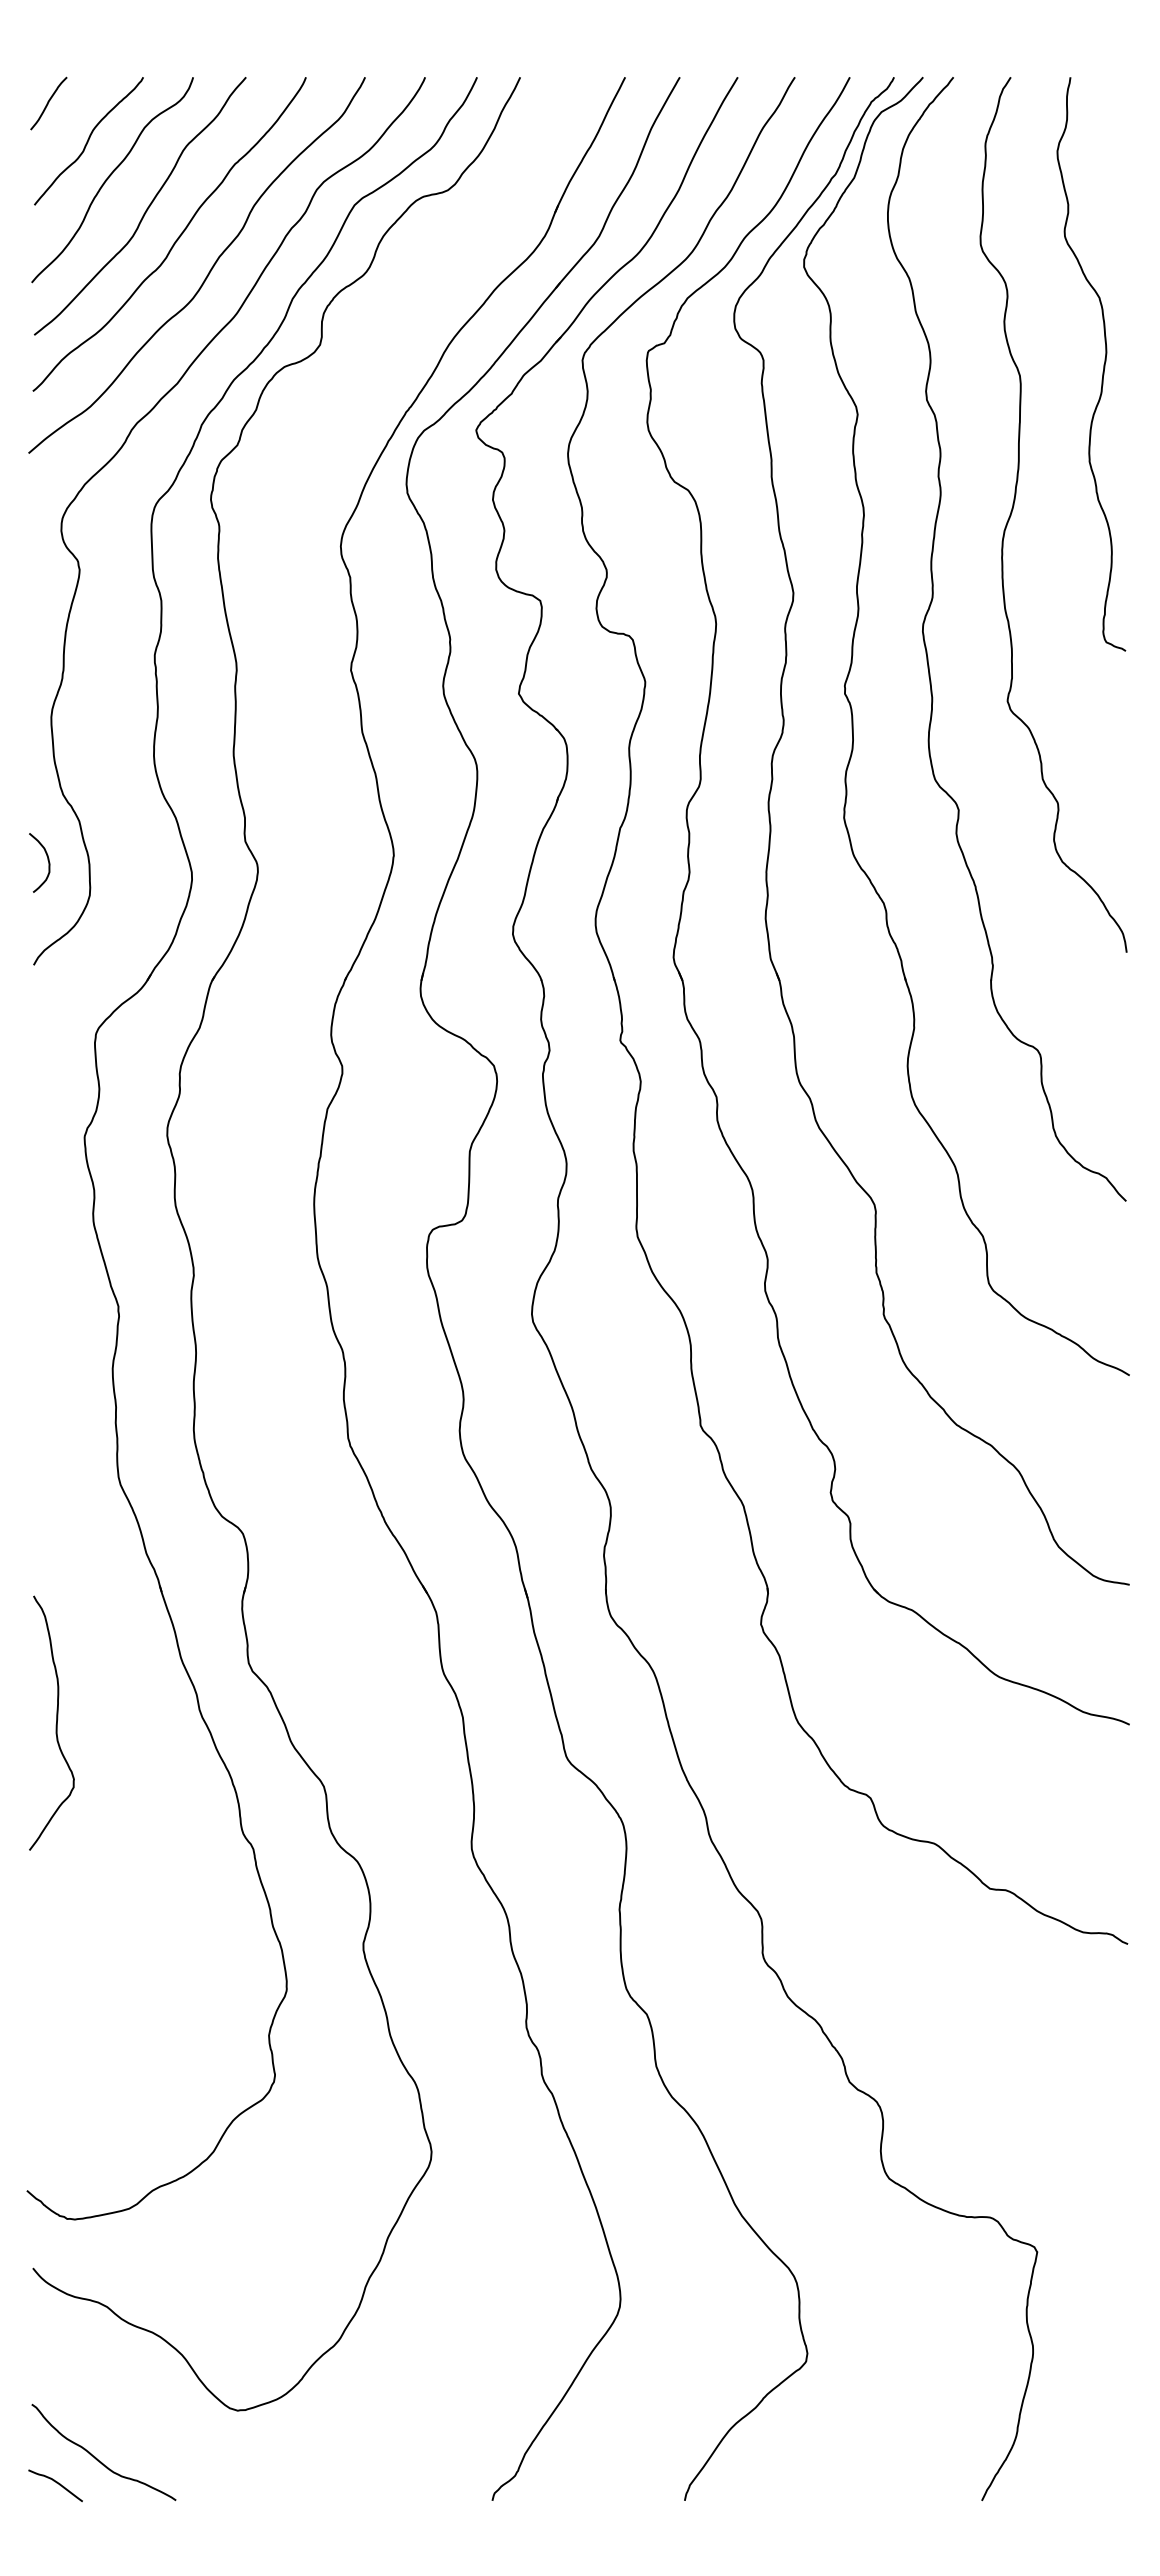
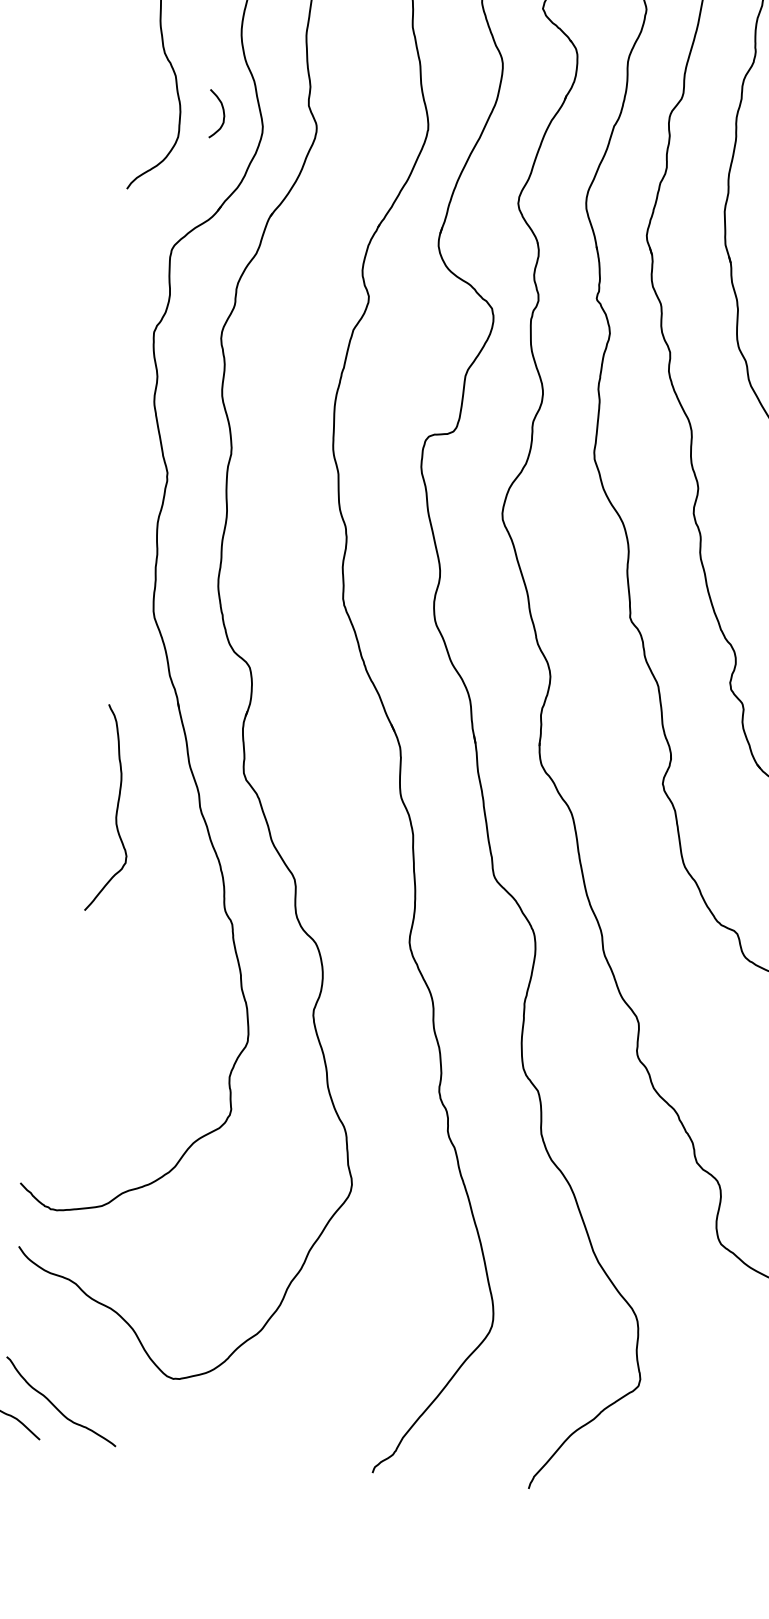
curve: (47, 860) -> (222, 112), moved
curve: (55, 1724) -> (116, 810), moved

